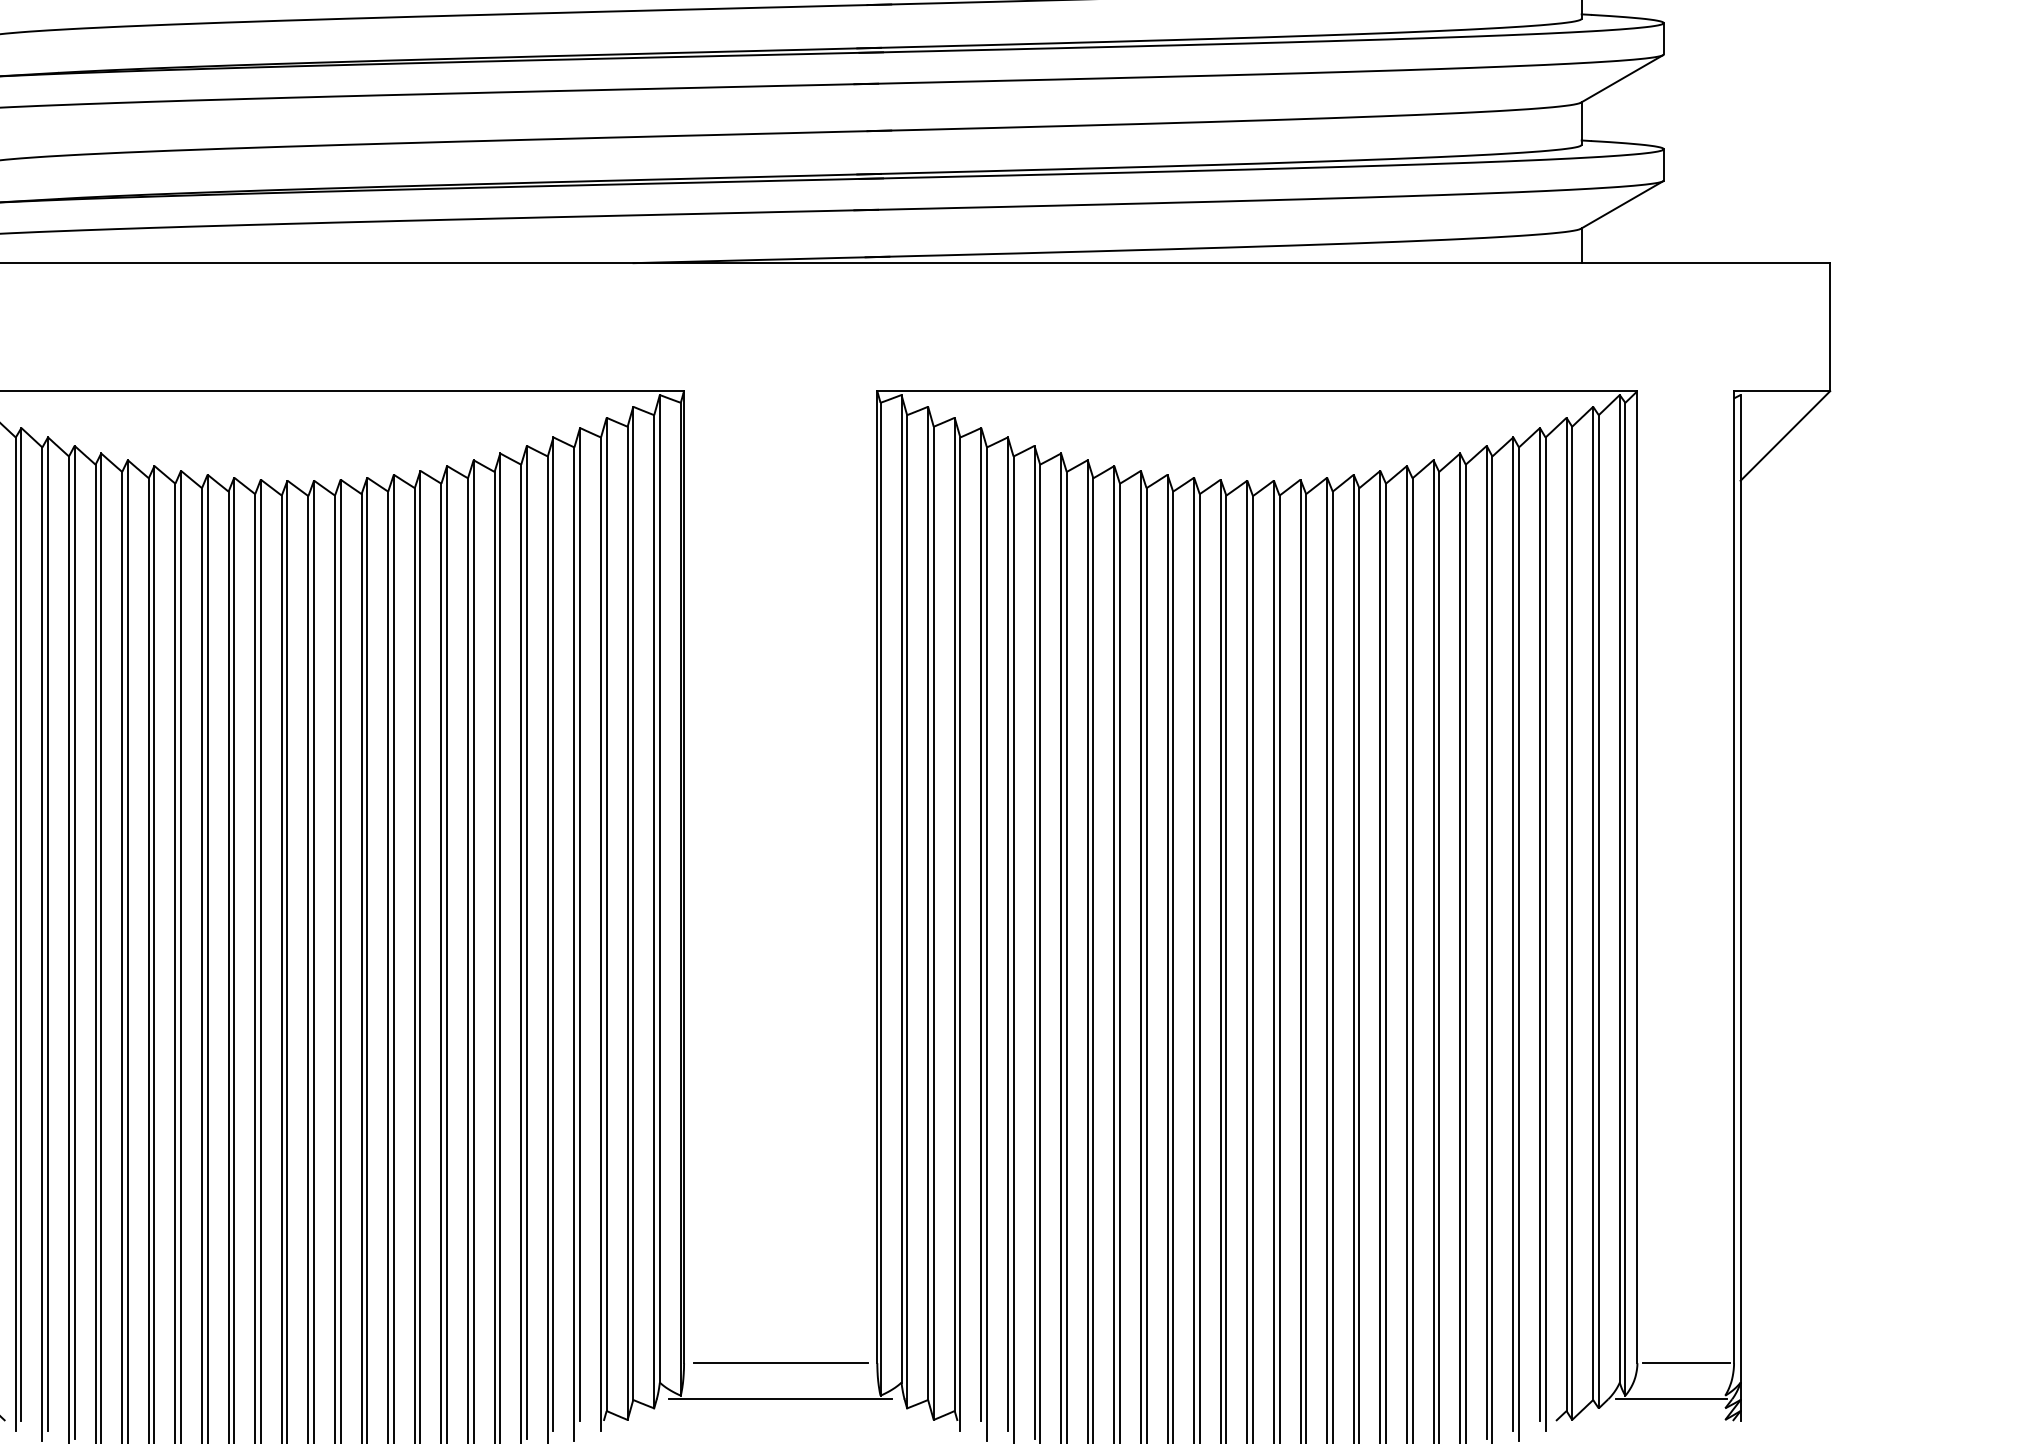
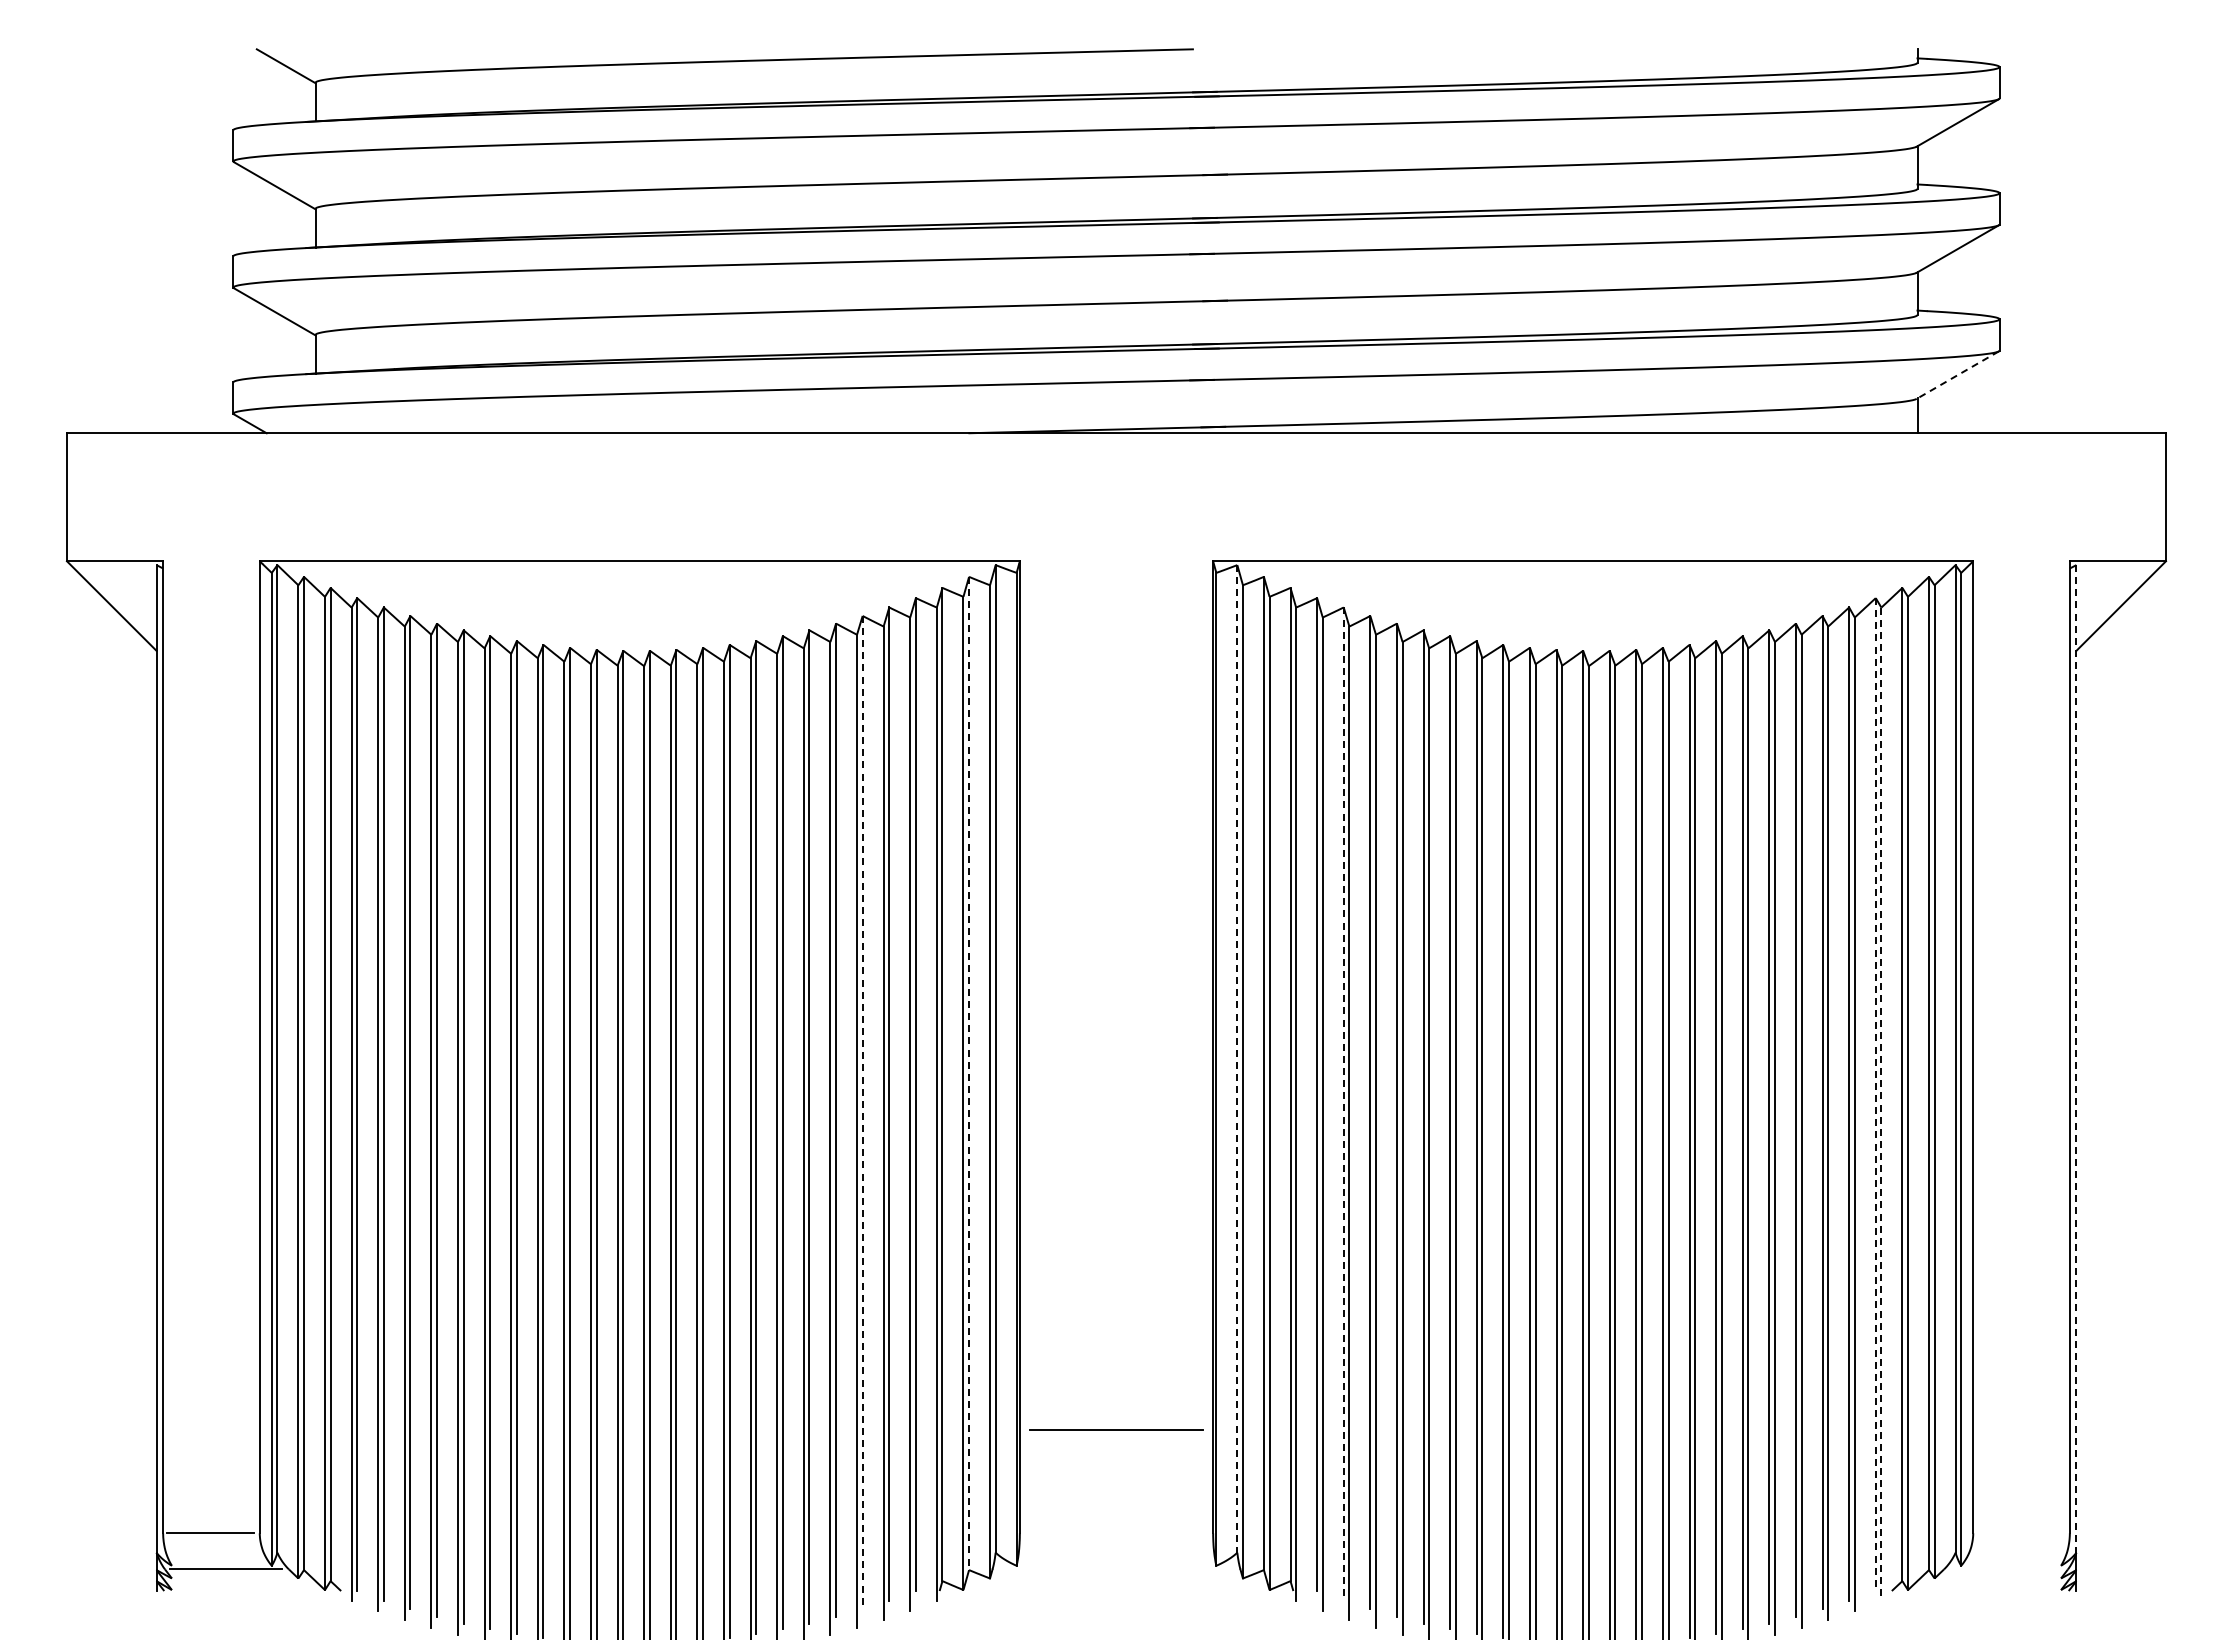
line: (1621, 205) -> (1957, 375), solid -> dashed
line: (901, 888) -> (1237, 1058), solid -> dashed
line: (1740, 888) -> (2076, 1058), solid -> dashed
line: (633, 903) -> (969, 1073), solid -> dashed
line: (1539, 924) -> (1875, 1094), solid -> dashed
line: (1007, 934) -> (1343, 1104), solid -> dashed
line: (1545, 934) -> (1881, 1104), solid -> dashed
line: (526, 942) -> (862, 1112), solid -> dashed
line: (780, 1362) -> (1116, 1429), moved
line: (1685, 1363) -> (2021, 1533), removed
line: (780, 1399) -> (1116, 1569), removed
line: (1671, 1399) -> (2007, 1569), removed

